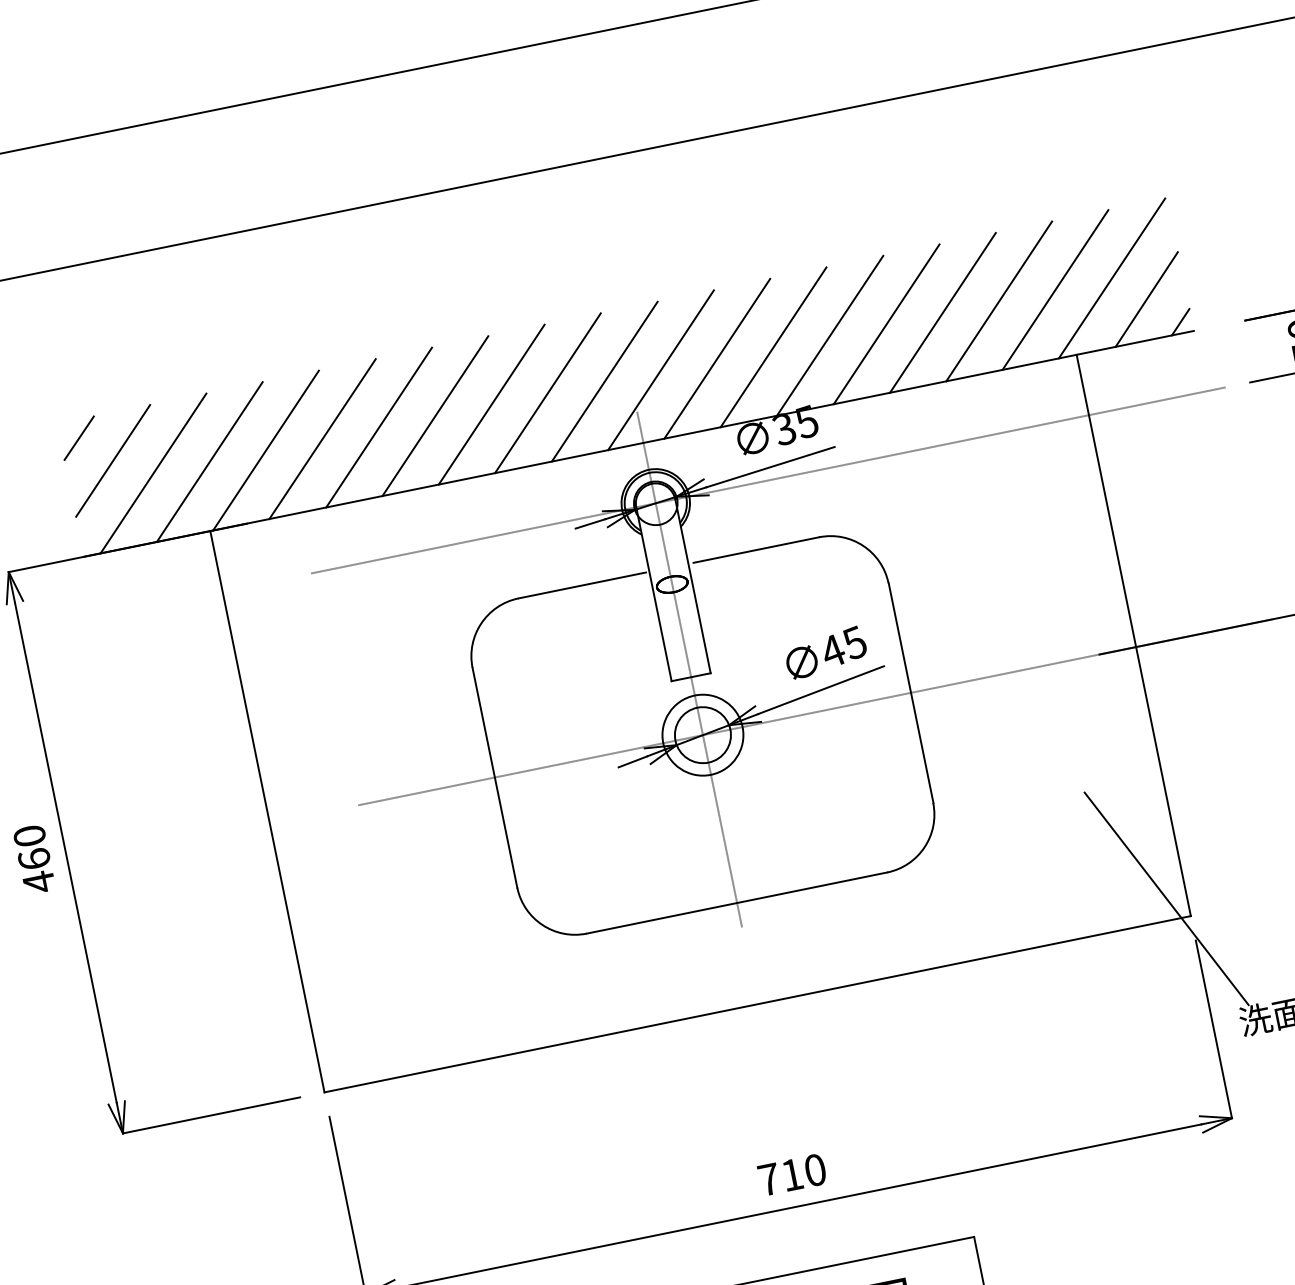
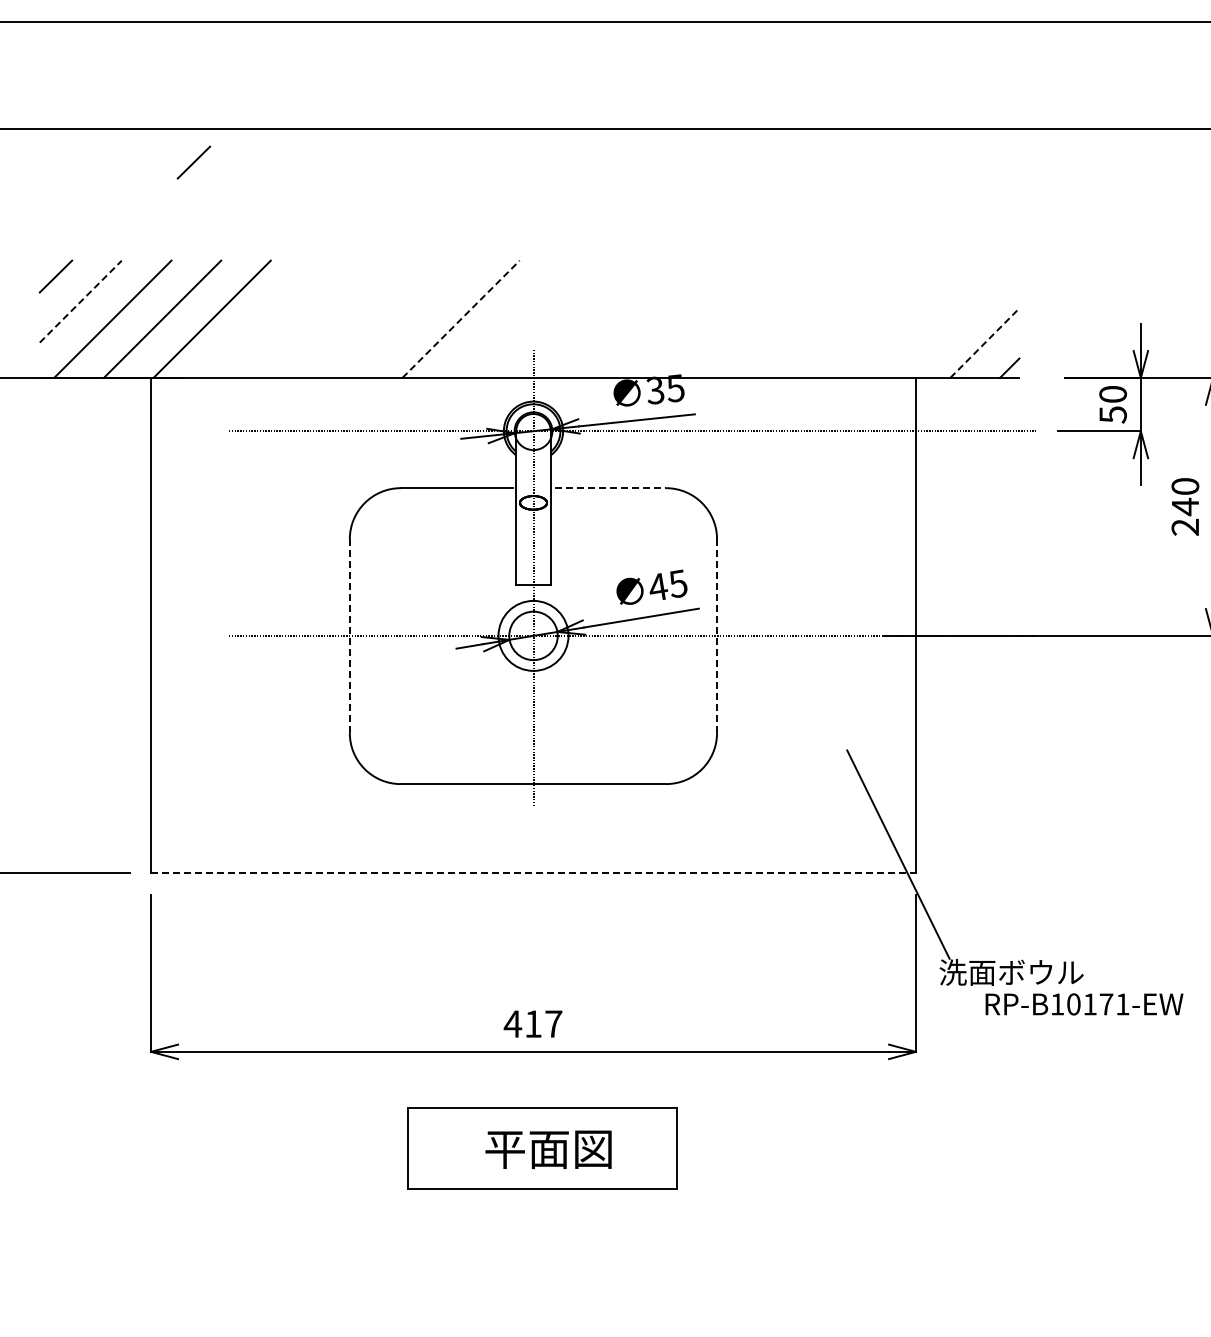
line: (208, 277) -> (193, 162), added
line: (1111, 277) -> (958, 318), removed
line: (1054, 289) -> (908, 318), removed
line: (1147, 298) -> (985, 342), solid -> dashed
line: (999, 300) -> (859, 318), removed
line: (942, 312) -> (809, 318), removed
line: (885, 323) -> (759, 318), removed
line: (830, 334) -> (710, 318), removed
line: (772, 346) -> (659, 318), removed
line: (716, 357) -> (610, 318), removed
line: (660, 369) -> (560, 318), removed
line: (603, 380) -> (510, 318), removed
line: (548, 393) -> (461, 319), solid -> dashed
line: (491, 403) -> (411, 318), removed
line: (434, 415) -> (361, 318), removed
line: (378, 426) -> (311, 318), removed
line: (322, 438) -> (262, 318), removed
line: (112, 460) -> (80, 301), solid -> dashed
line: (757, 550) -> (611, 488), solid -> dashed
line: (911, 693) -> (717, 636), solid -> dashed
line: (494, 778) -> (349, 636), solid -> dashed
line: (758, 1004) -> (534, 873), solid -> dashed
text: (791, 1174) -> (532, 1023), 710 -> 417

